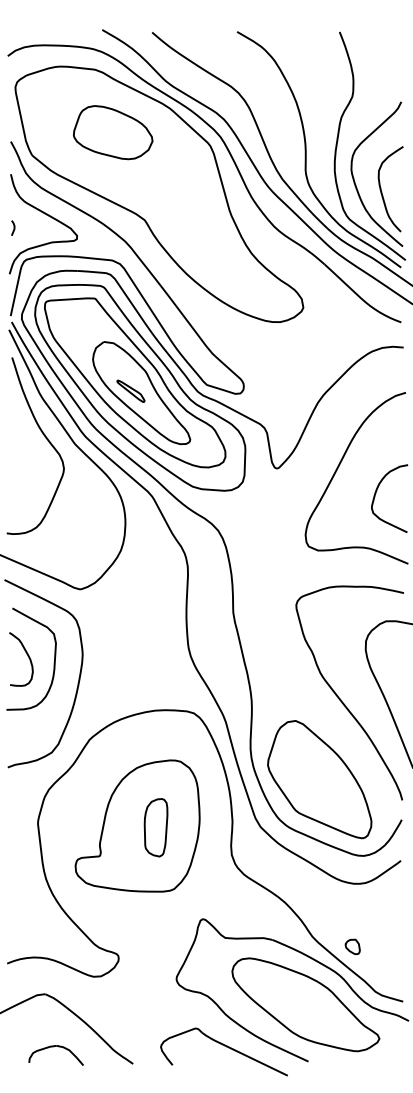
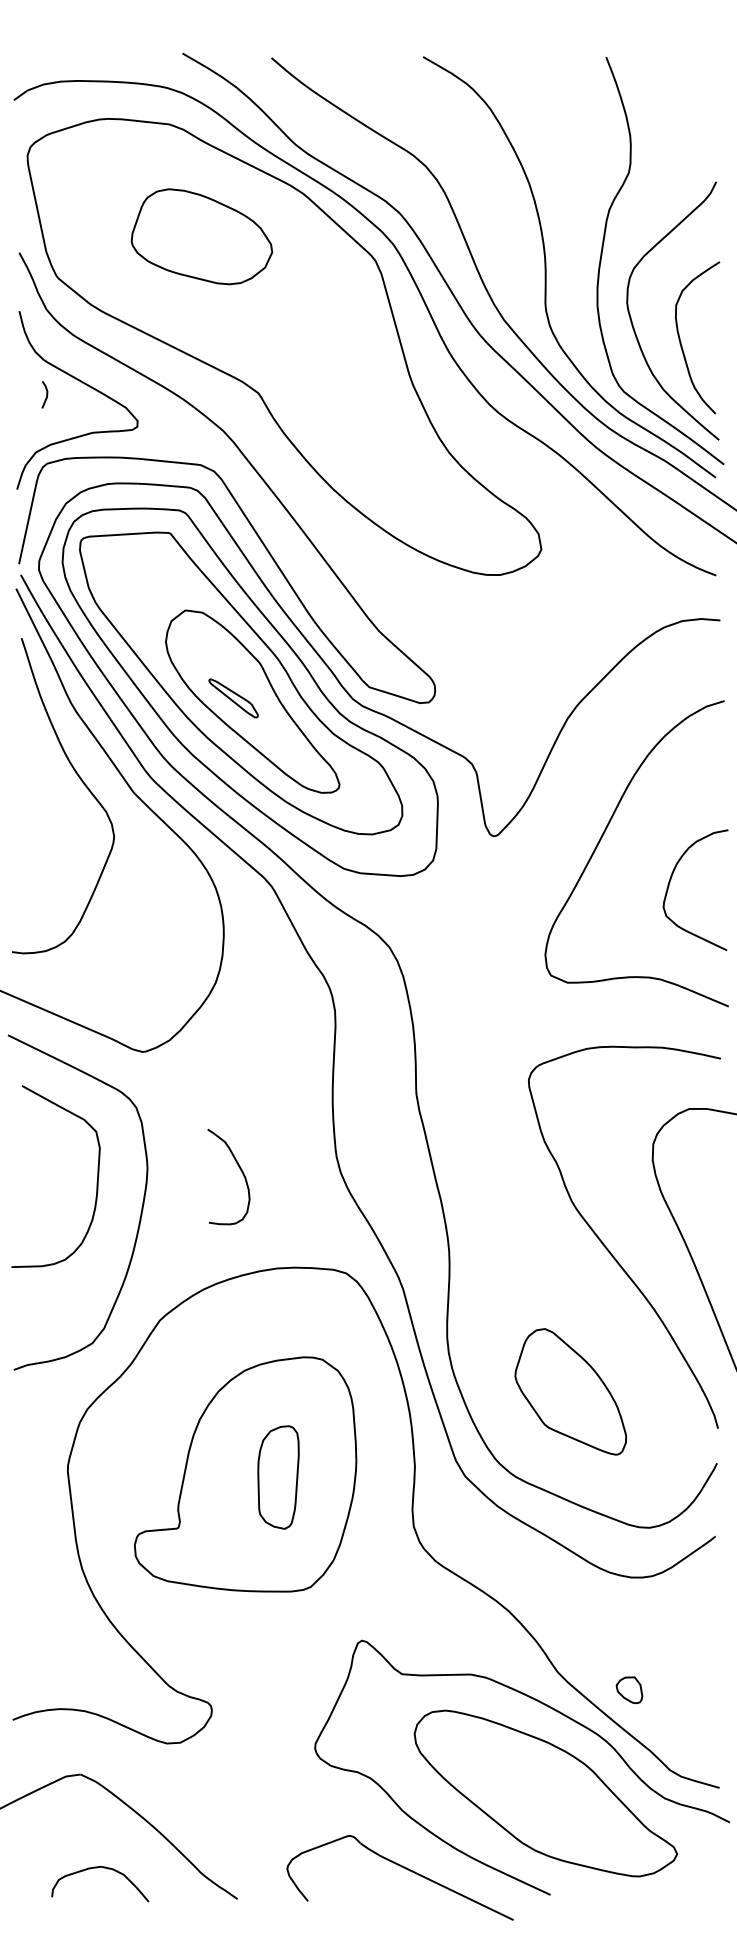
line: (13, 227) -> (45, 393), moved
curve: (27, 656) -> (239, 1171), moved
part: (319, 779) -> (570, 1391), size x0.6

